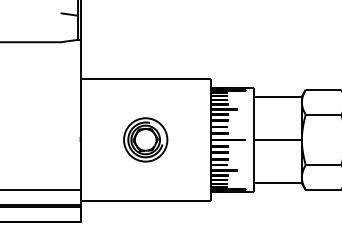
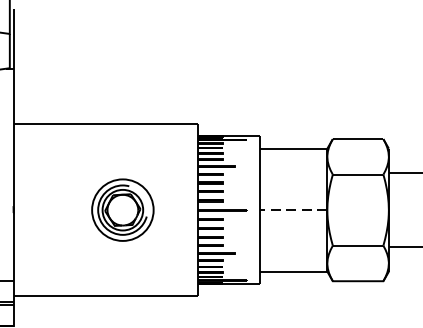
part: (145, 139) -> (122, 209), moved
line: (278, 139) -> (294, 209), solid -> dashed

